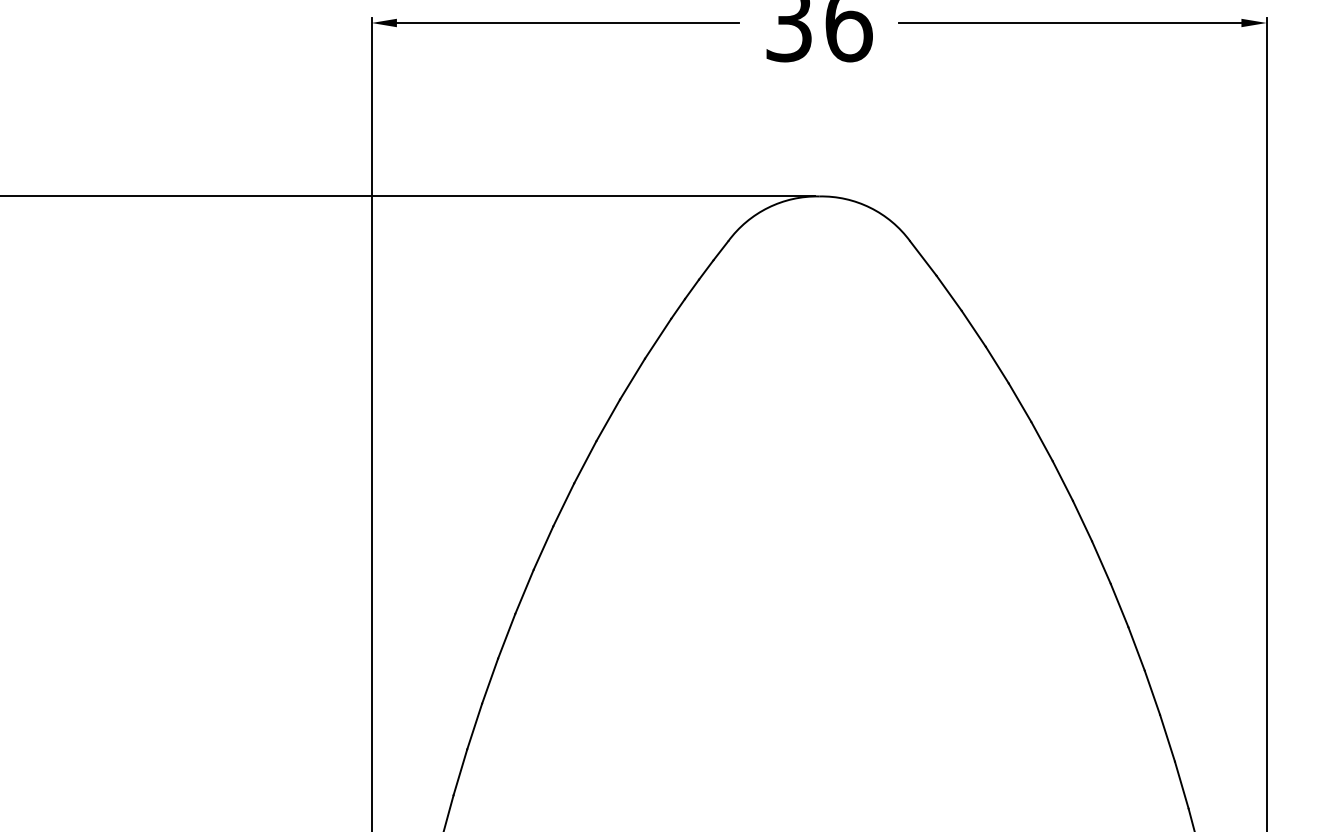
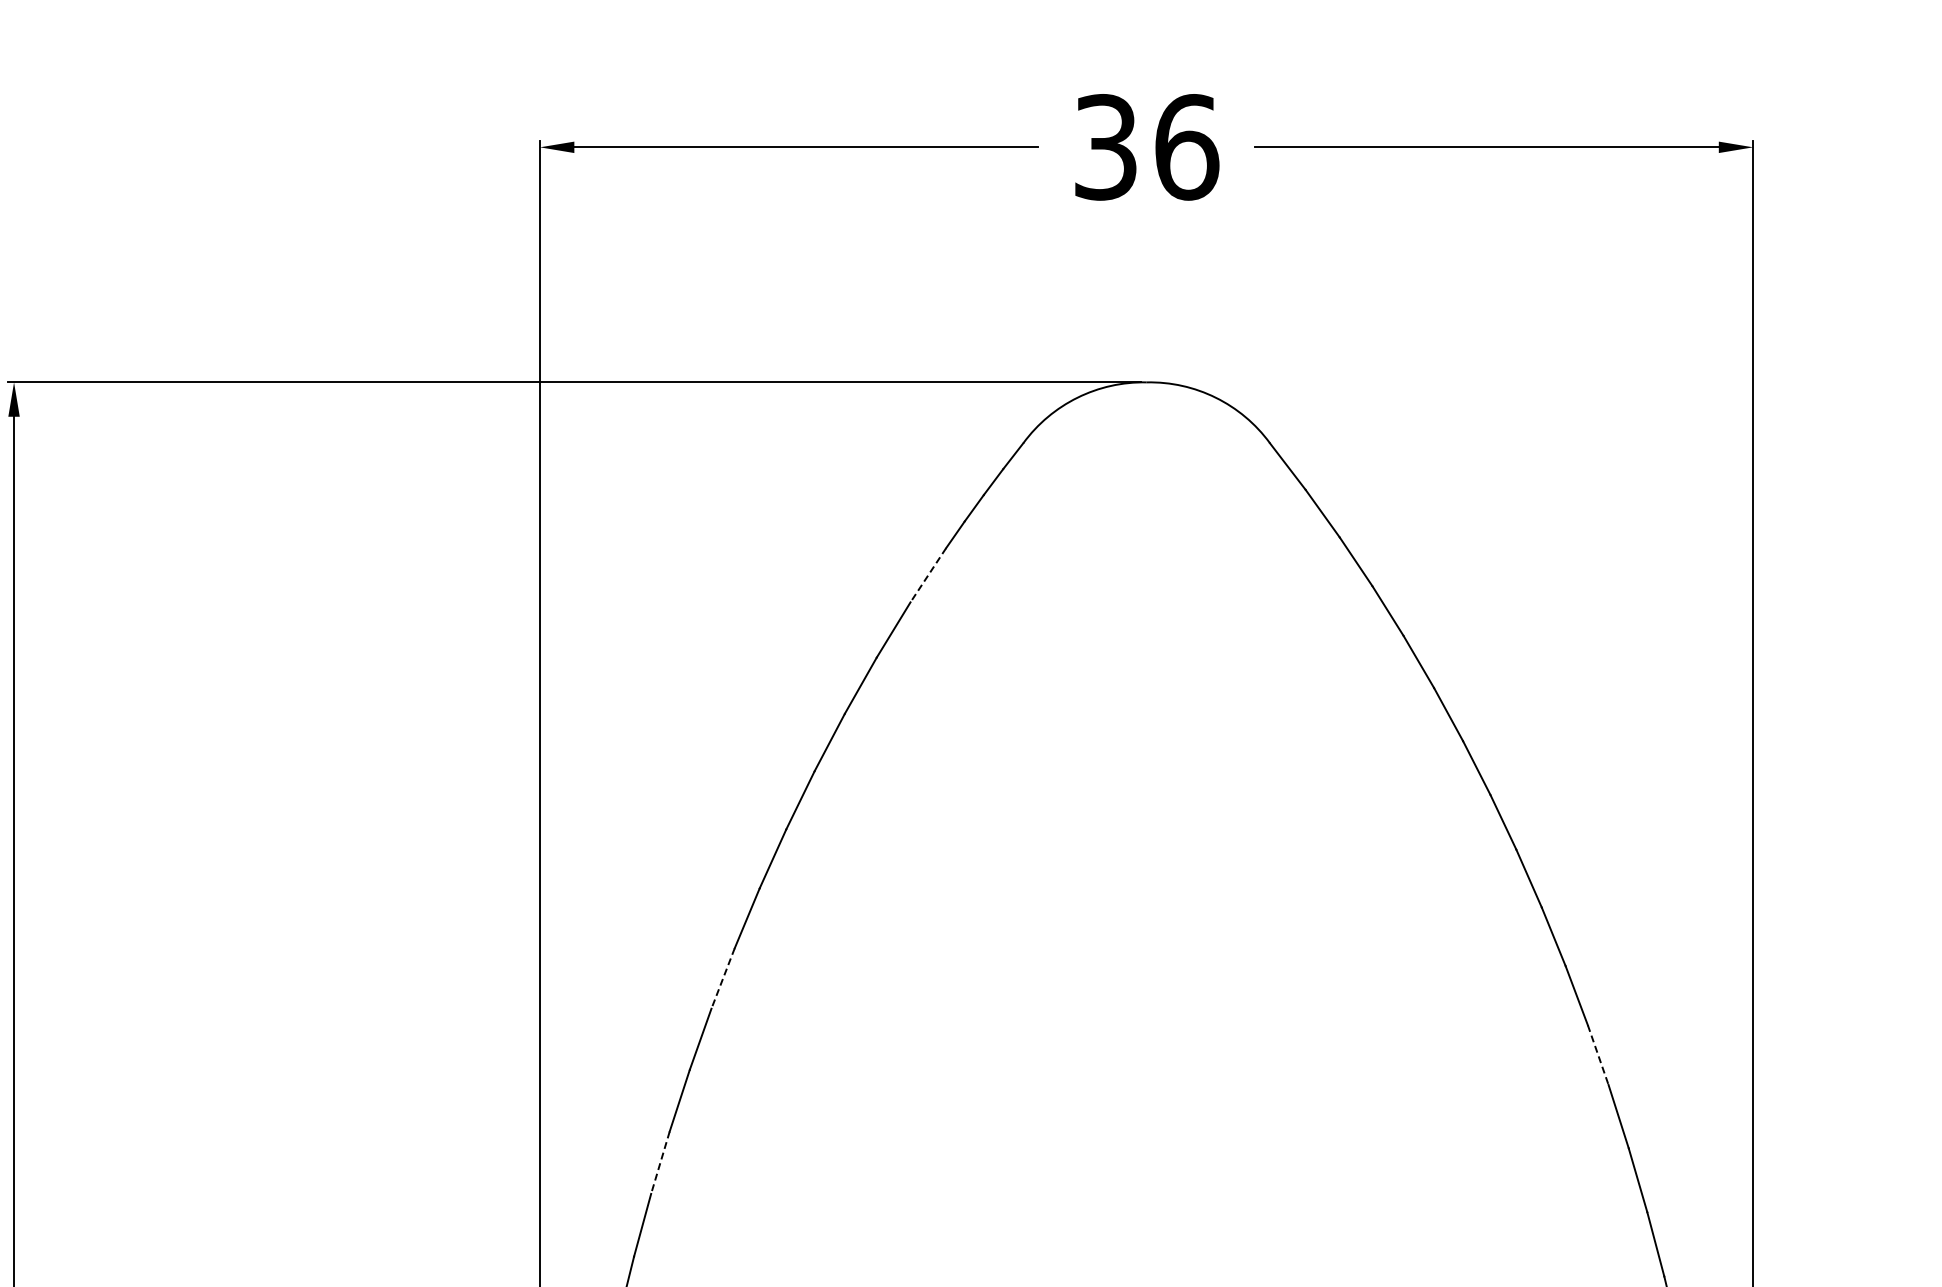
line: (658, 338) -> (928, 575), solid -> dashed
line: (506, 636) -> (722, 978), solid -> dashed
line: (1152, 693) -> (1598, 1055), solid -> dashed
line: (460, 772) -> (660, 1163), solid -> dashed

